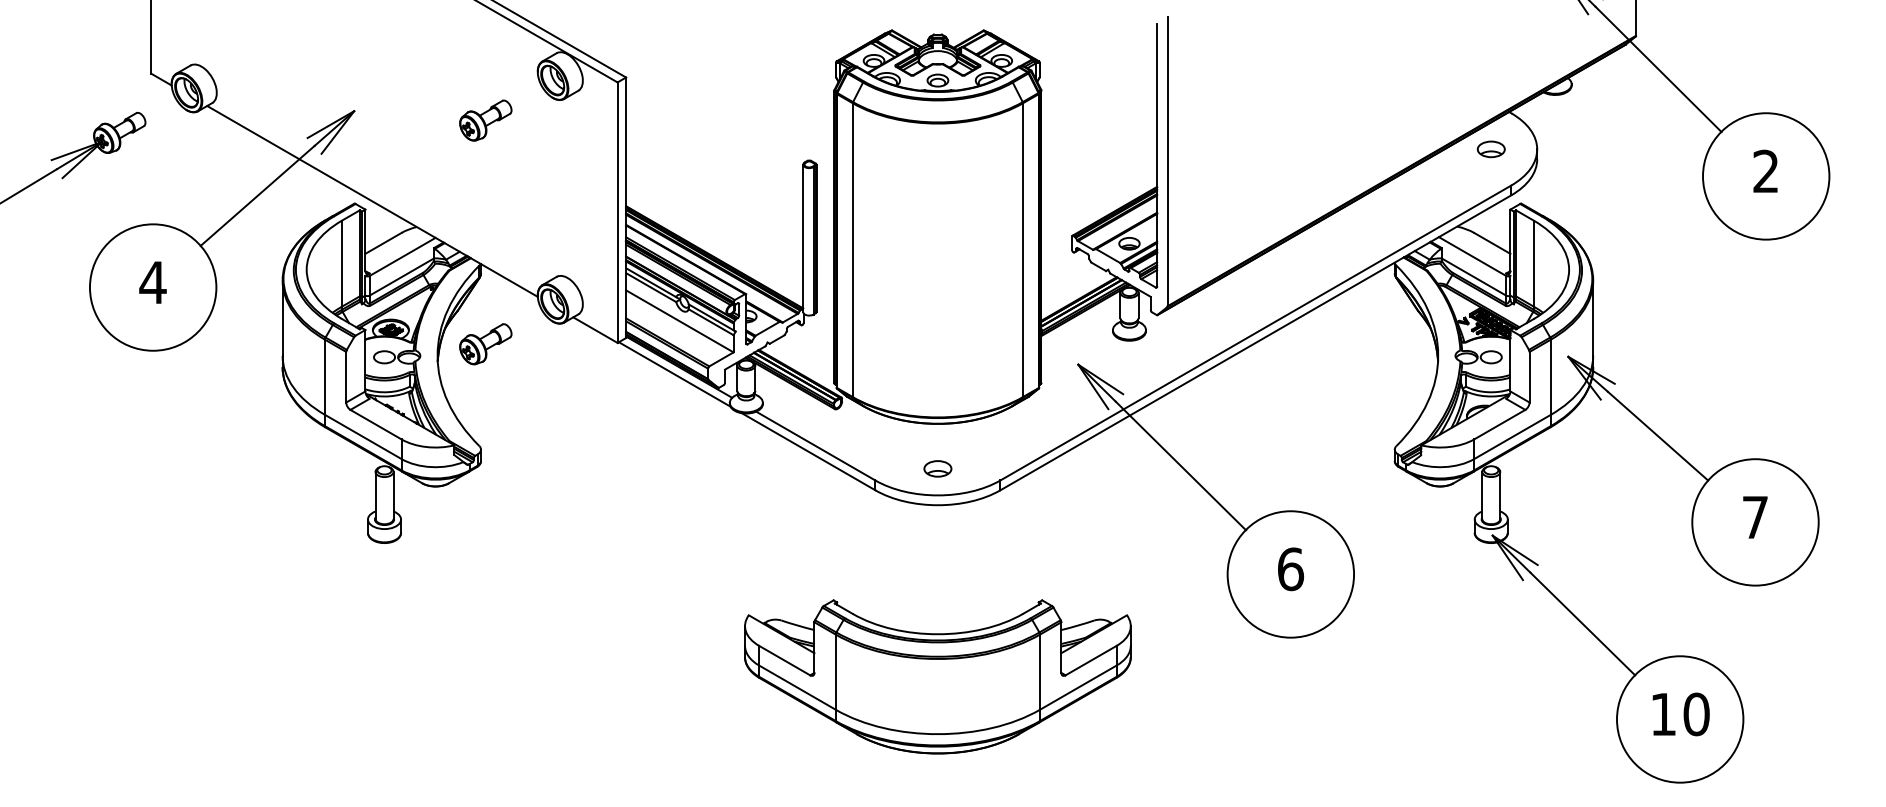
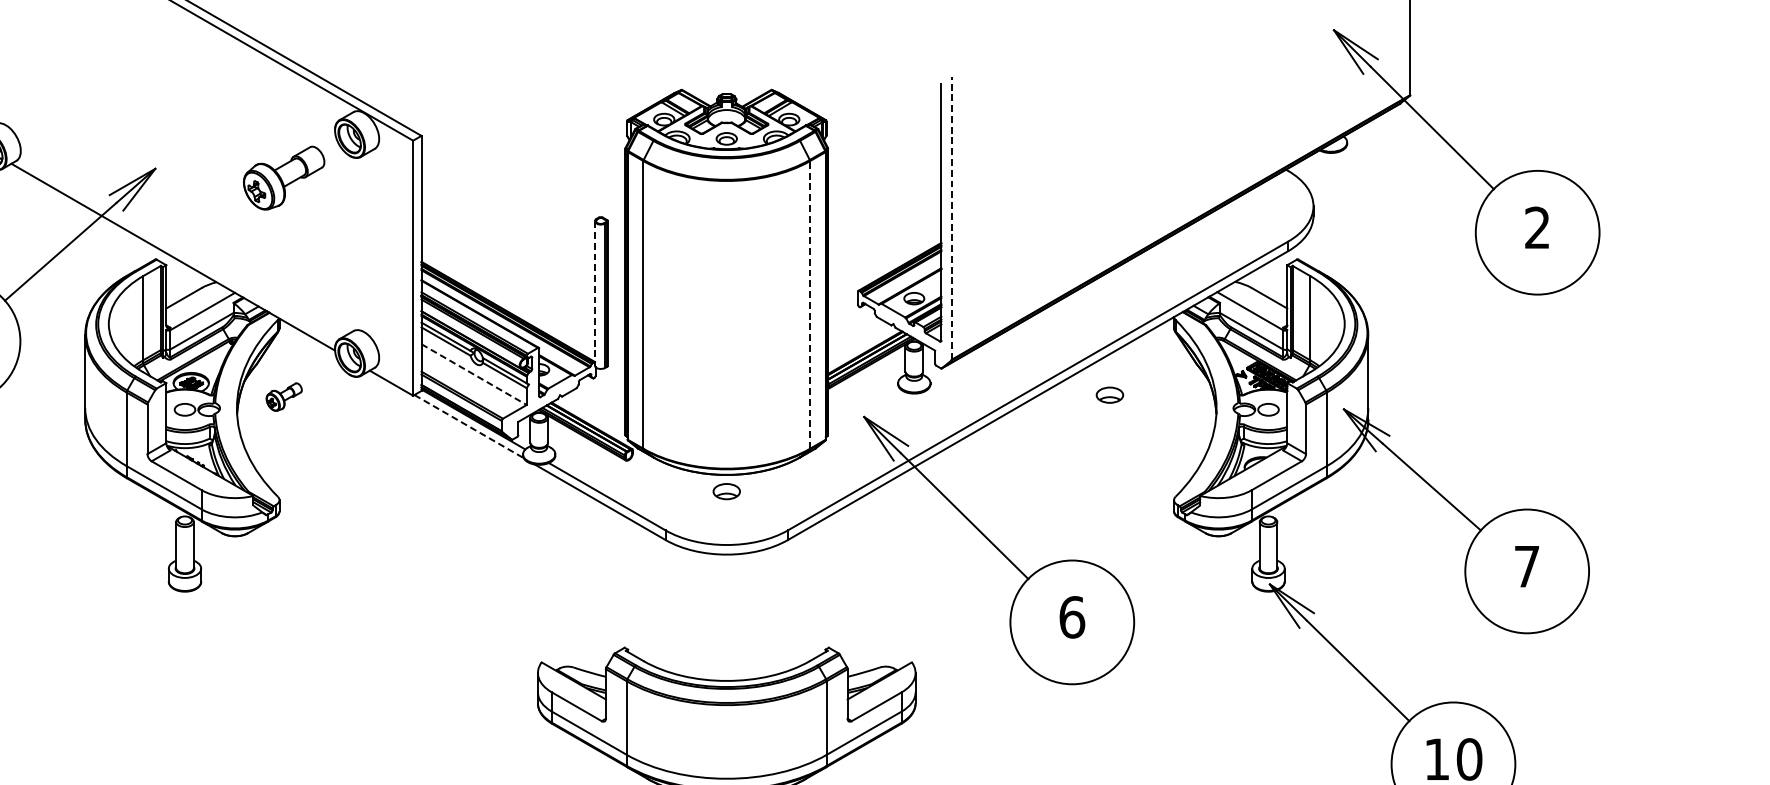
part: (485, 120) -> (283, 177), size x1.6
part: (1490, 149) -> (1109, 395), moved
line: (1167, 161) -> (951, 218), solid -> dashed
line: (803, 238) -> (595, 293), solid -> dashed
line: (1023, 250) -> (810, 305), solid -> dashed
line: (680, 321) -> (474, 374), solid -> dashed
part: (485, 344) -> (283, 397), size x0.7
line: (675, 374) -> (469, 426), solid -> dashed
part: (937, 468) -> (726, 491), moved

